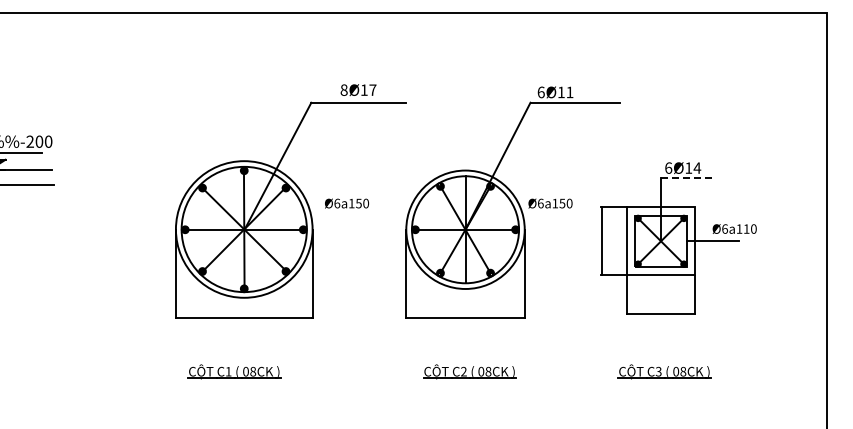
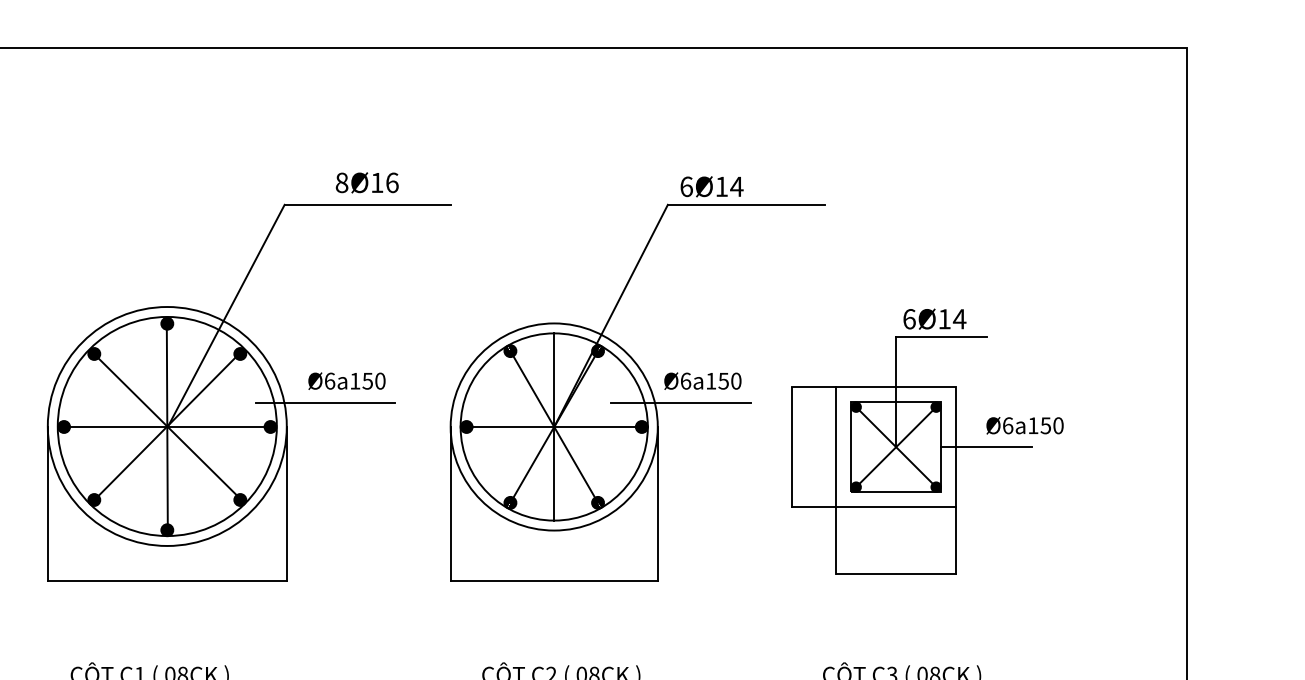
text: (372, 89) -> (391, 181), 8Ø17 -> 8Ø16
text: (569, 92) -> (736, 186), 6Ø11 -> 6Ø14
line: (687, 178) -> (942, 337), dashed -> solid
line: (334, 216) -> (325, 403), added
line: (537, 216) -> (680, 403), added
text: (746, 228) -> (1045, 424), Ø6a110 -> Ø6a150

